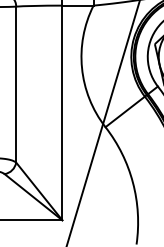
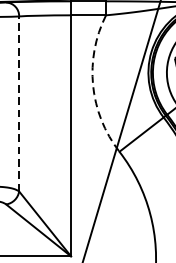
arc: (82, 68) -> (93, 85), solid -> dashed
line: (16, 84) -> (19, 103), solid -> dashed

